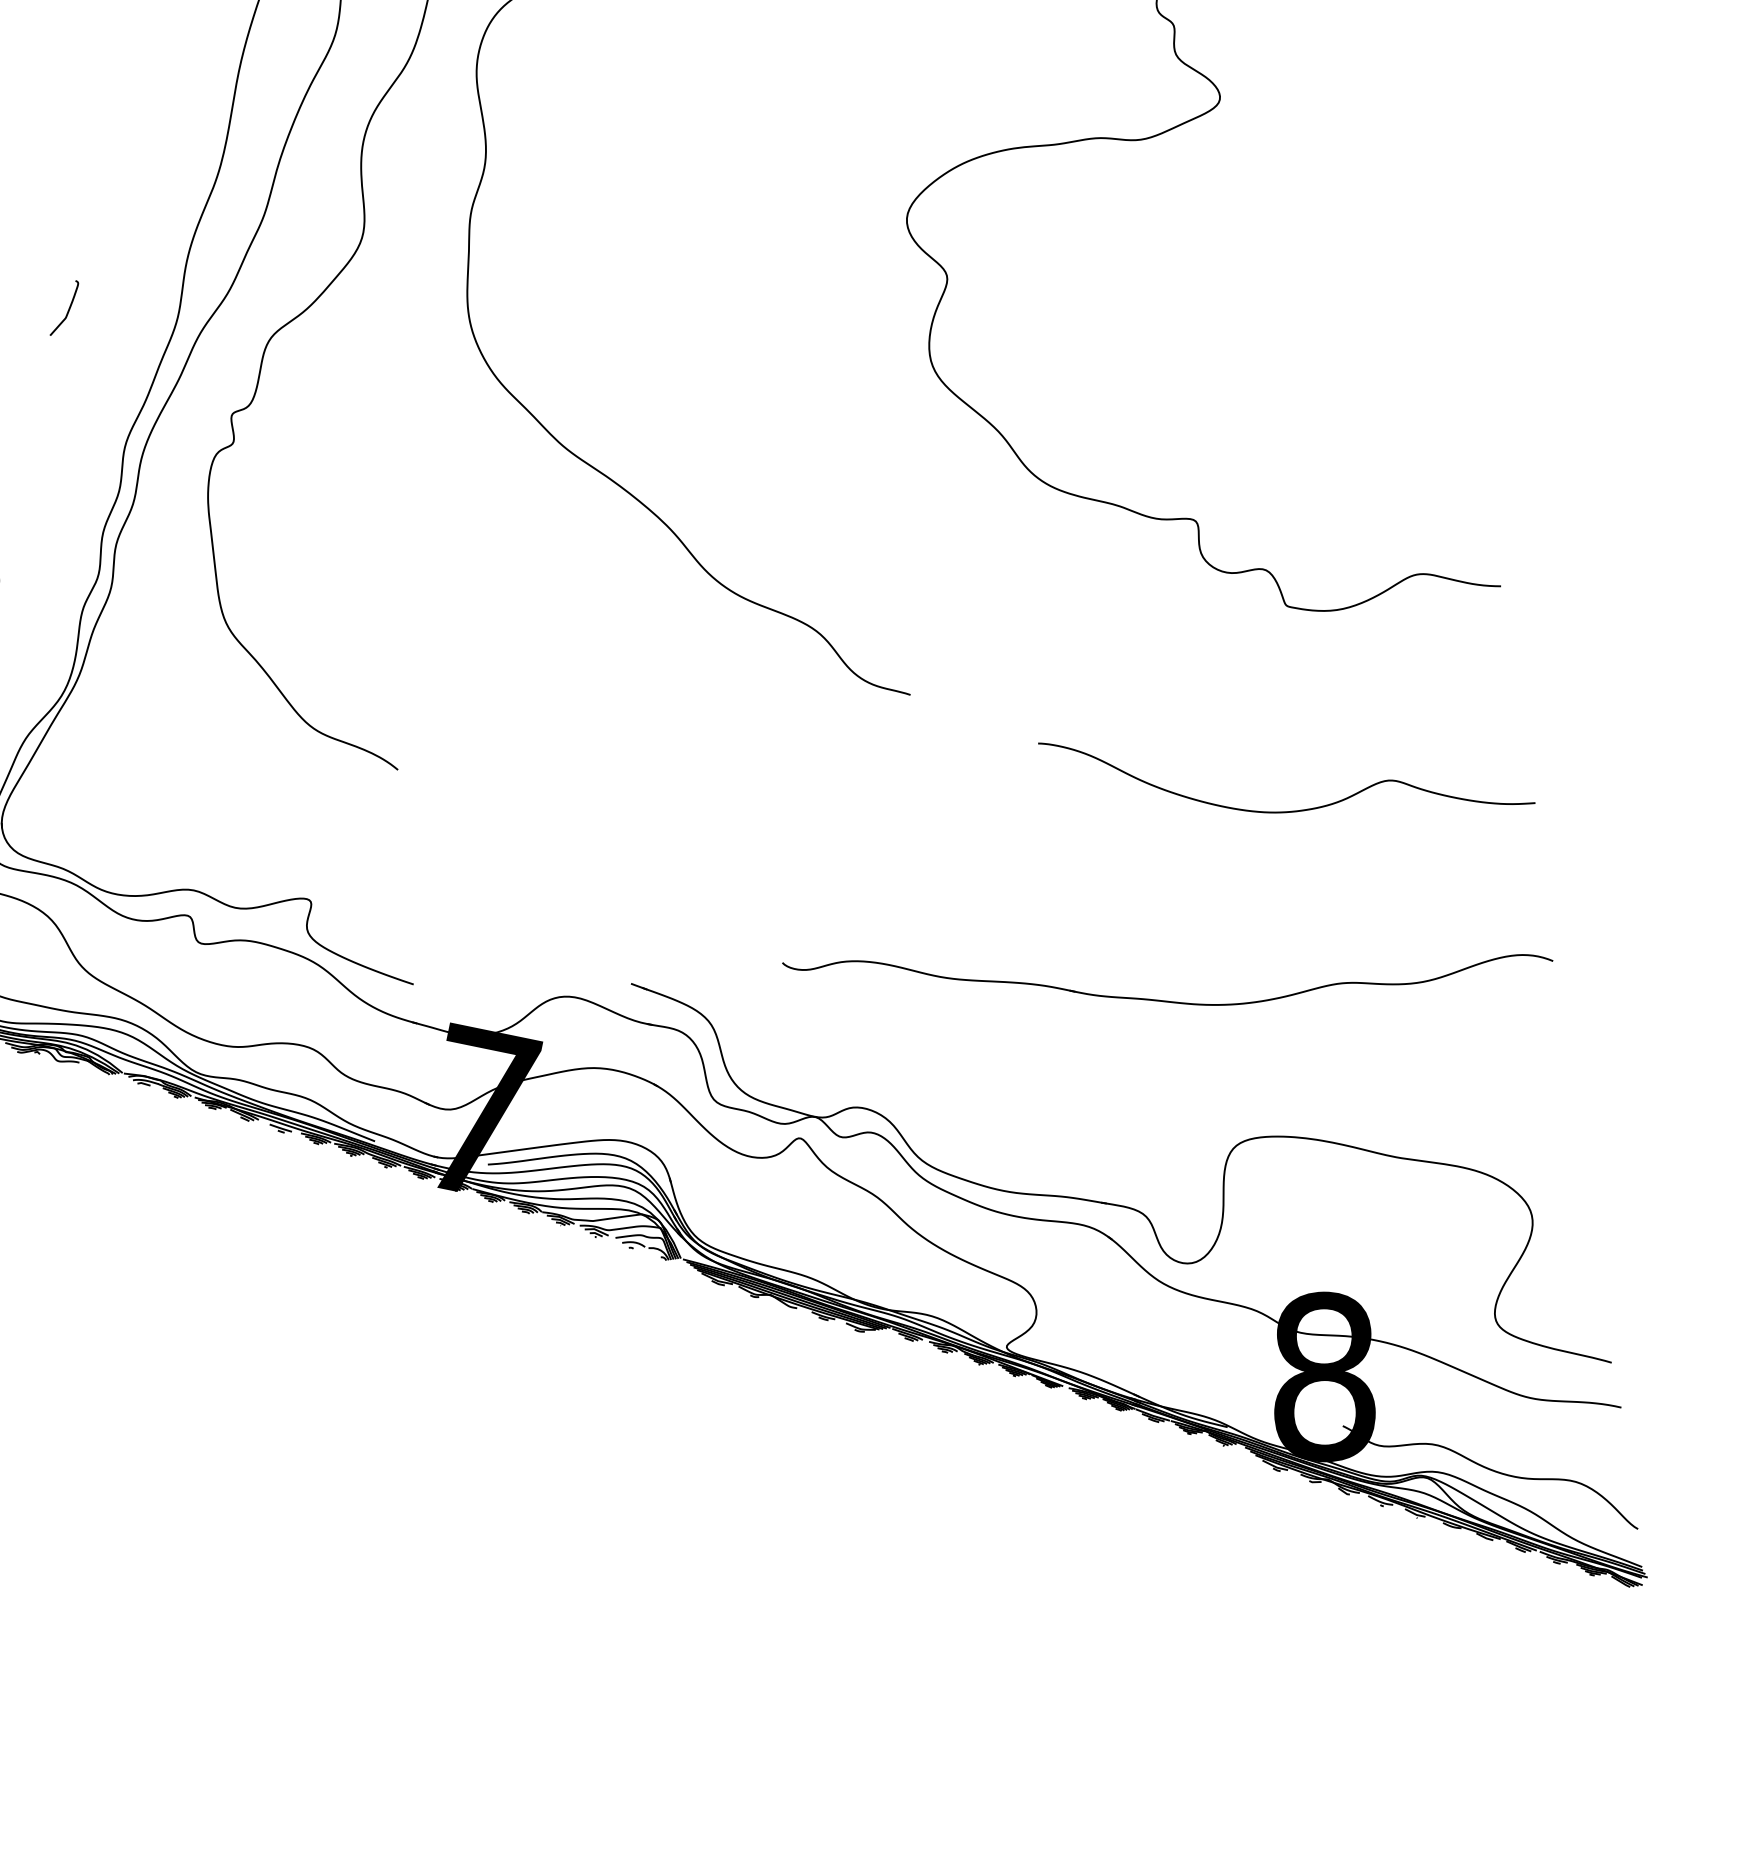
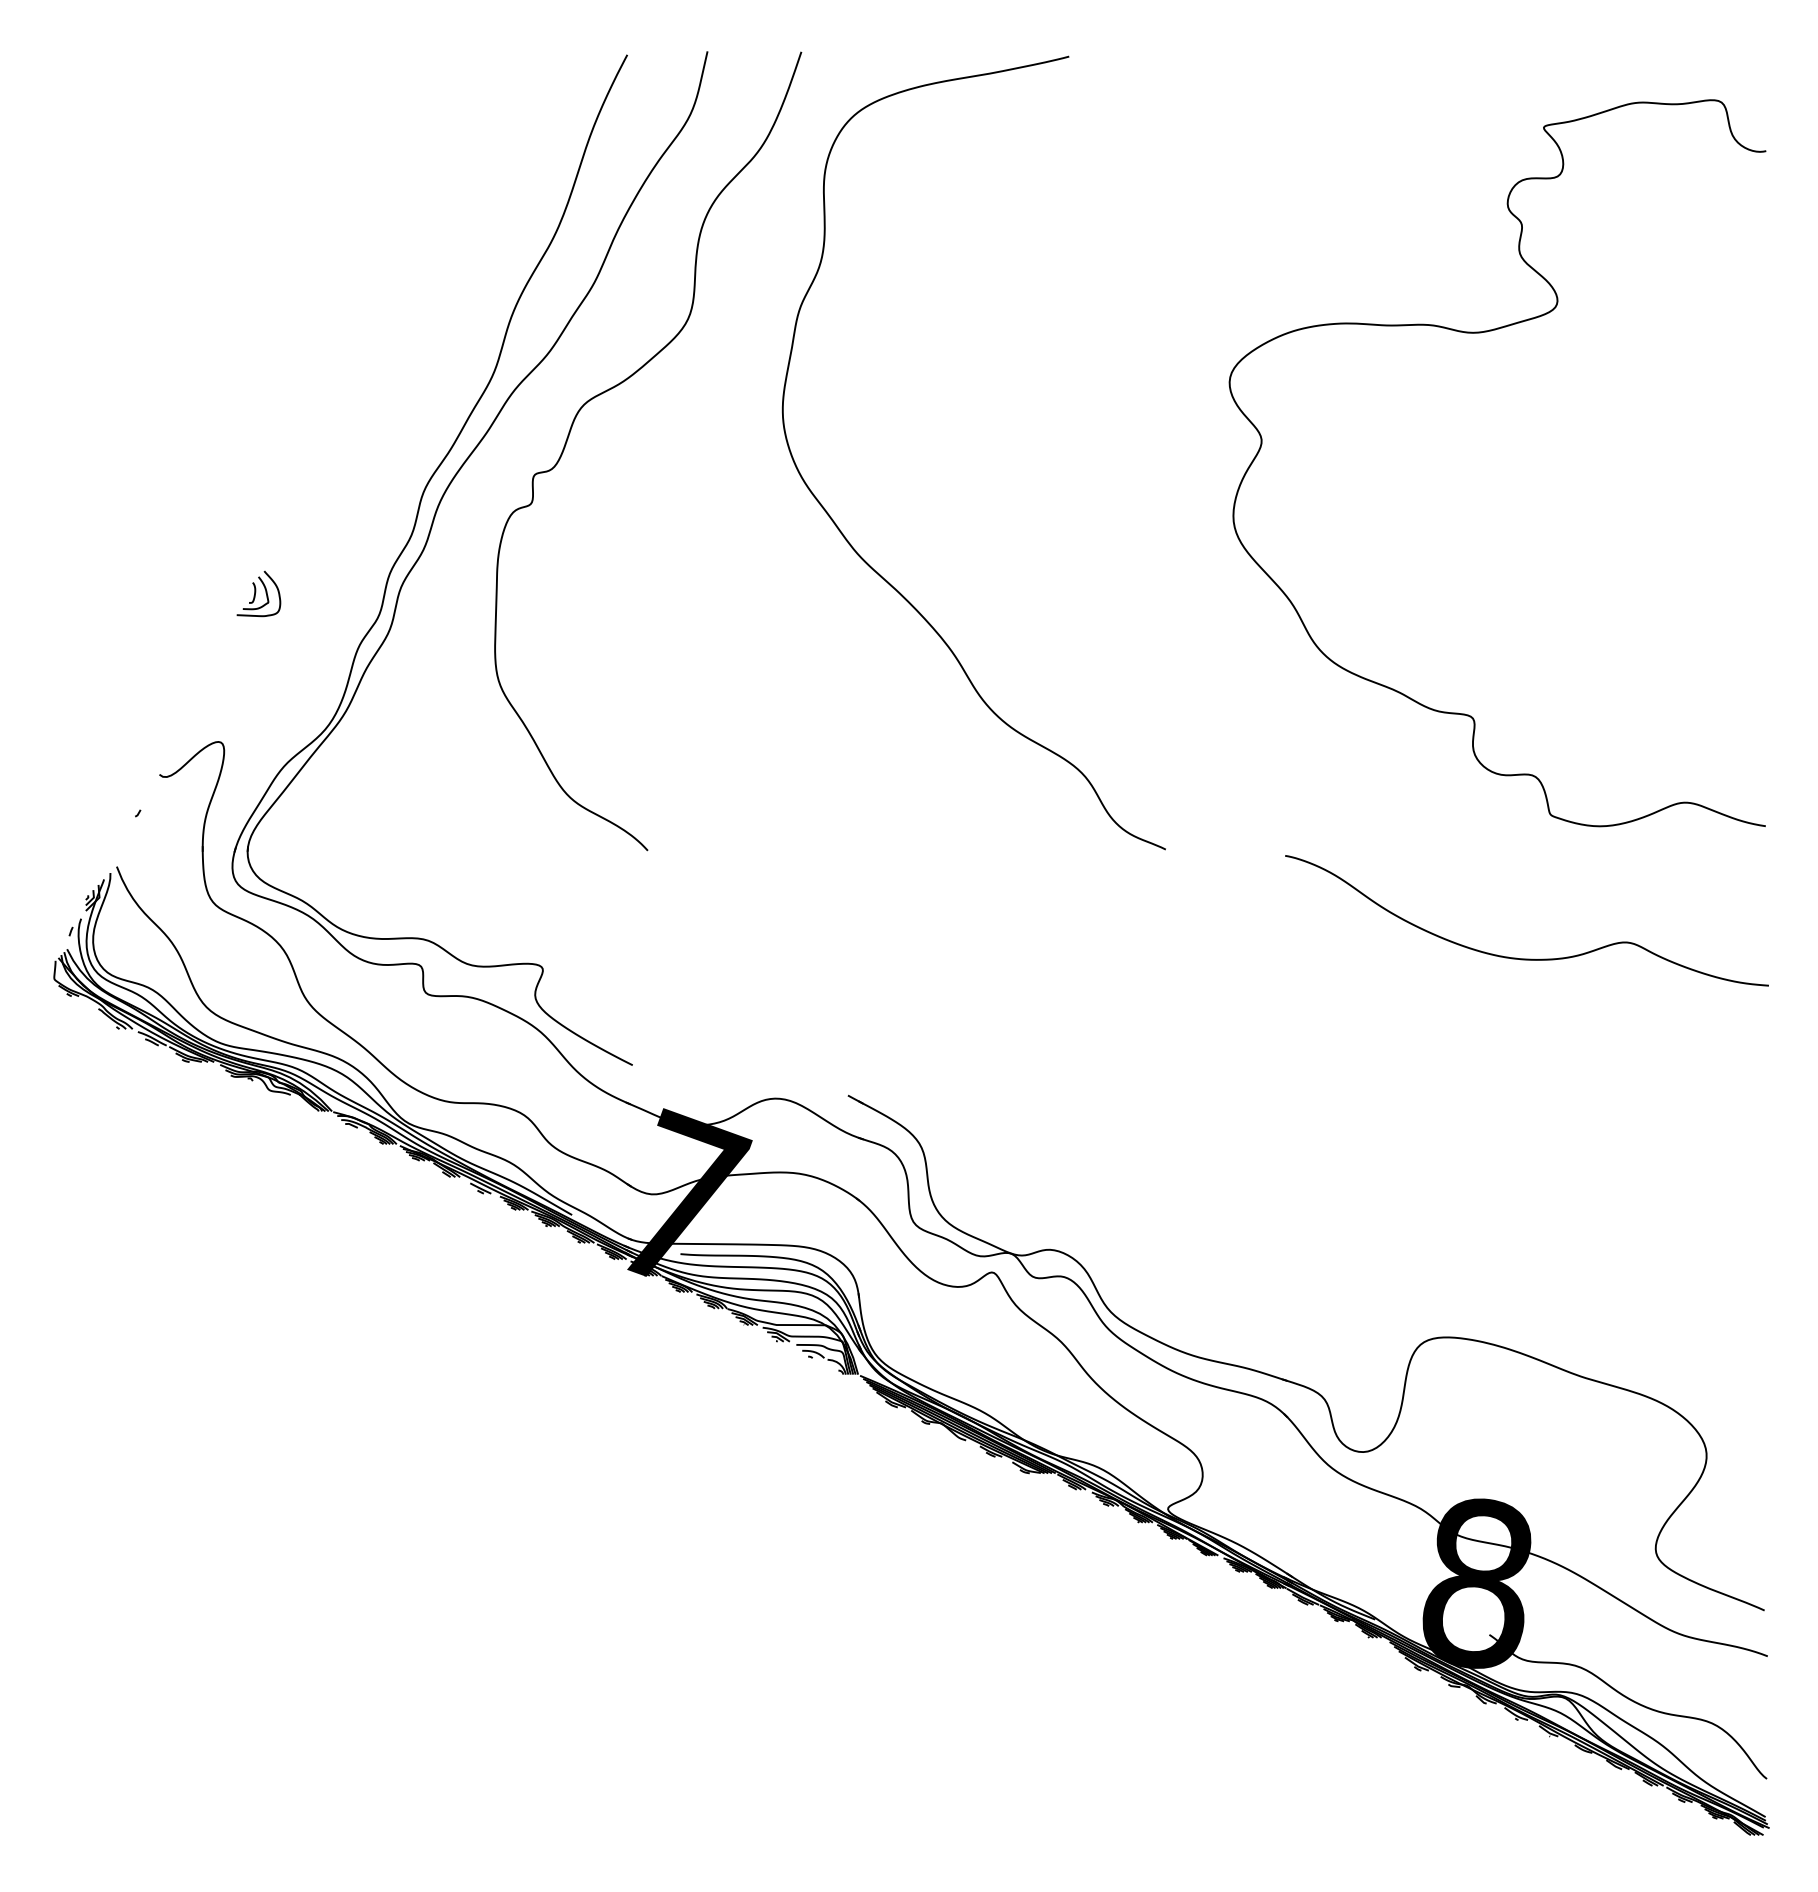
curve: (67, 310) -> (386, 348), removed
curve: (1291, 810) -> (1526, 958), moved
part: (1163, 999) -> (1372, 1187), removed

